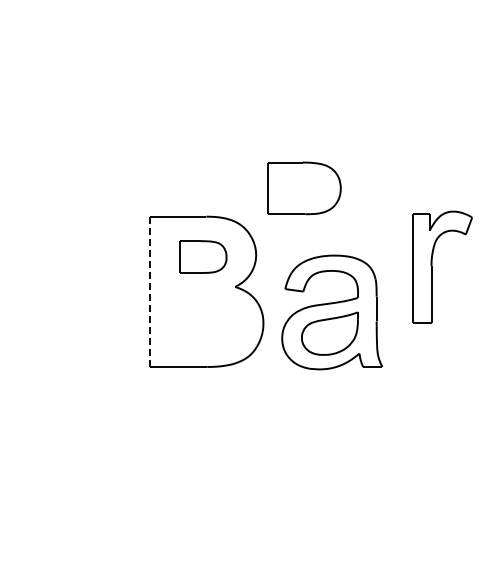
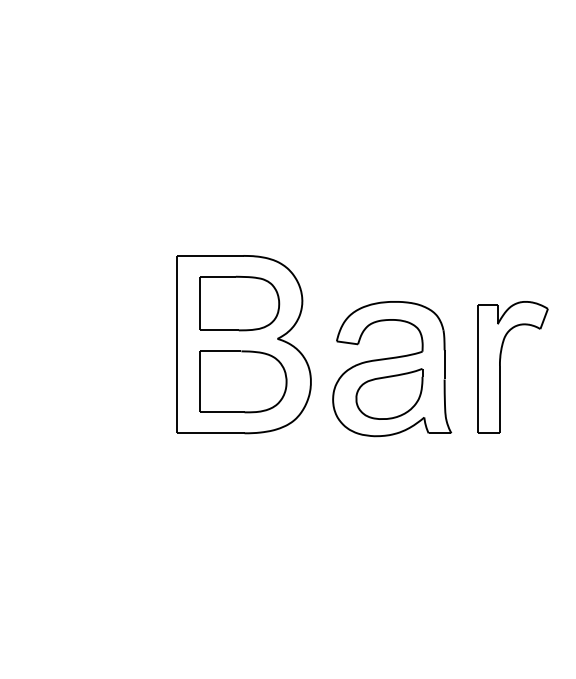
part: (304, 188) -> (243, 381), moved
part: (203, 256) -> (240, 302), size x1.43
part: (432, 266) -> (501, 366), moved
line: (149, 292) -> (176, 345), dashed -> solid

